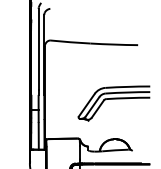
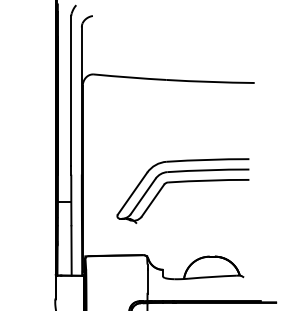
part: (113, 103) -> (181, 190), moved

